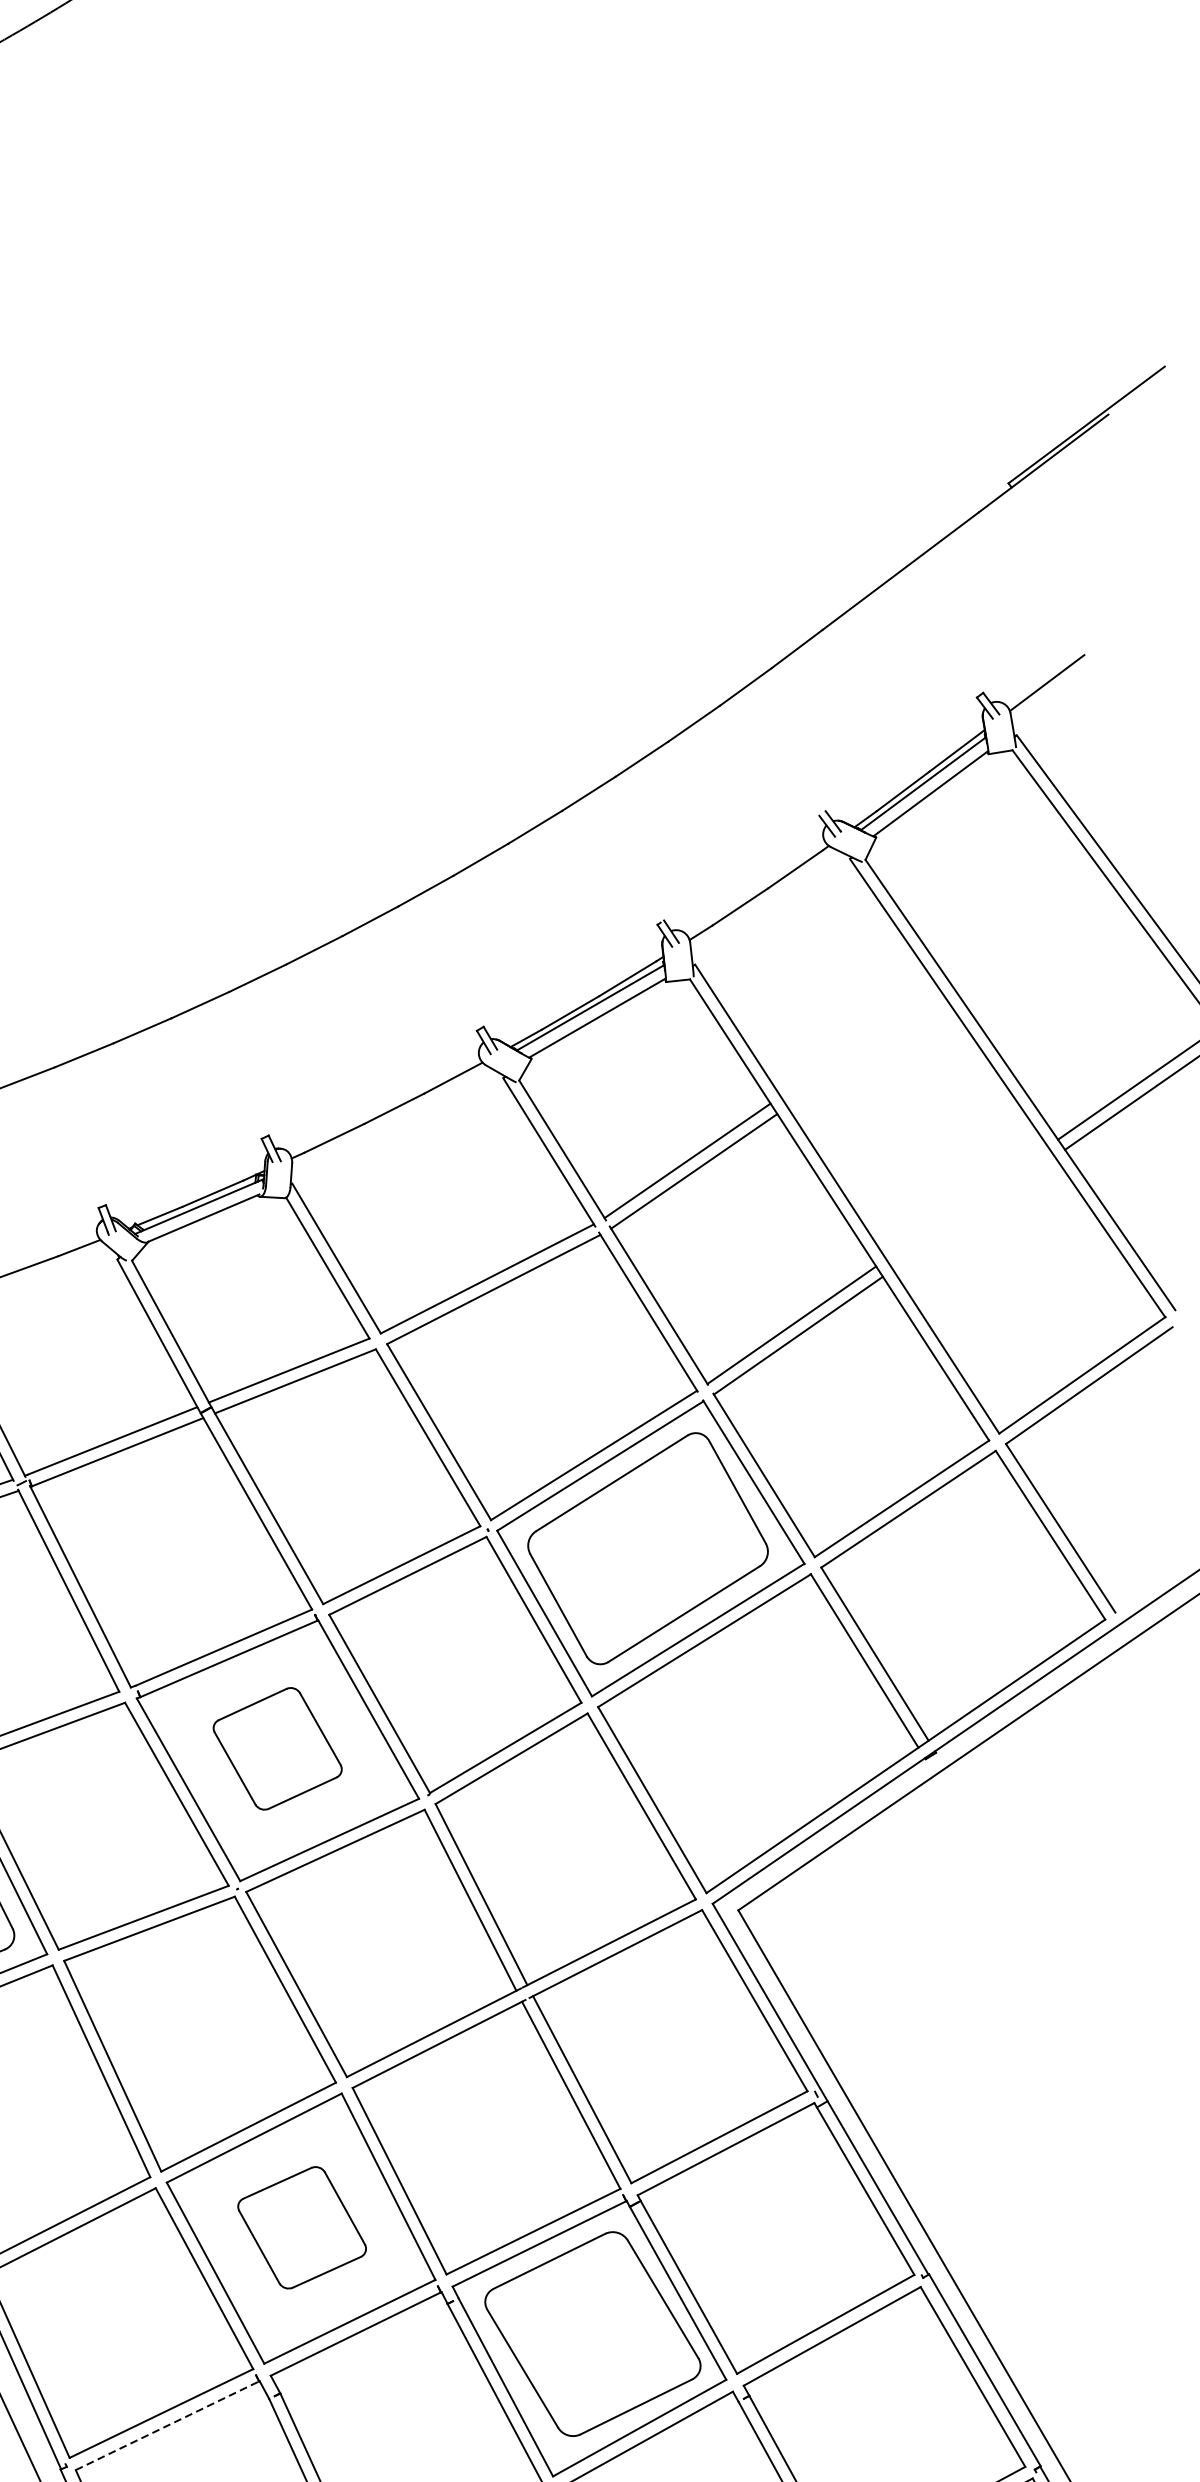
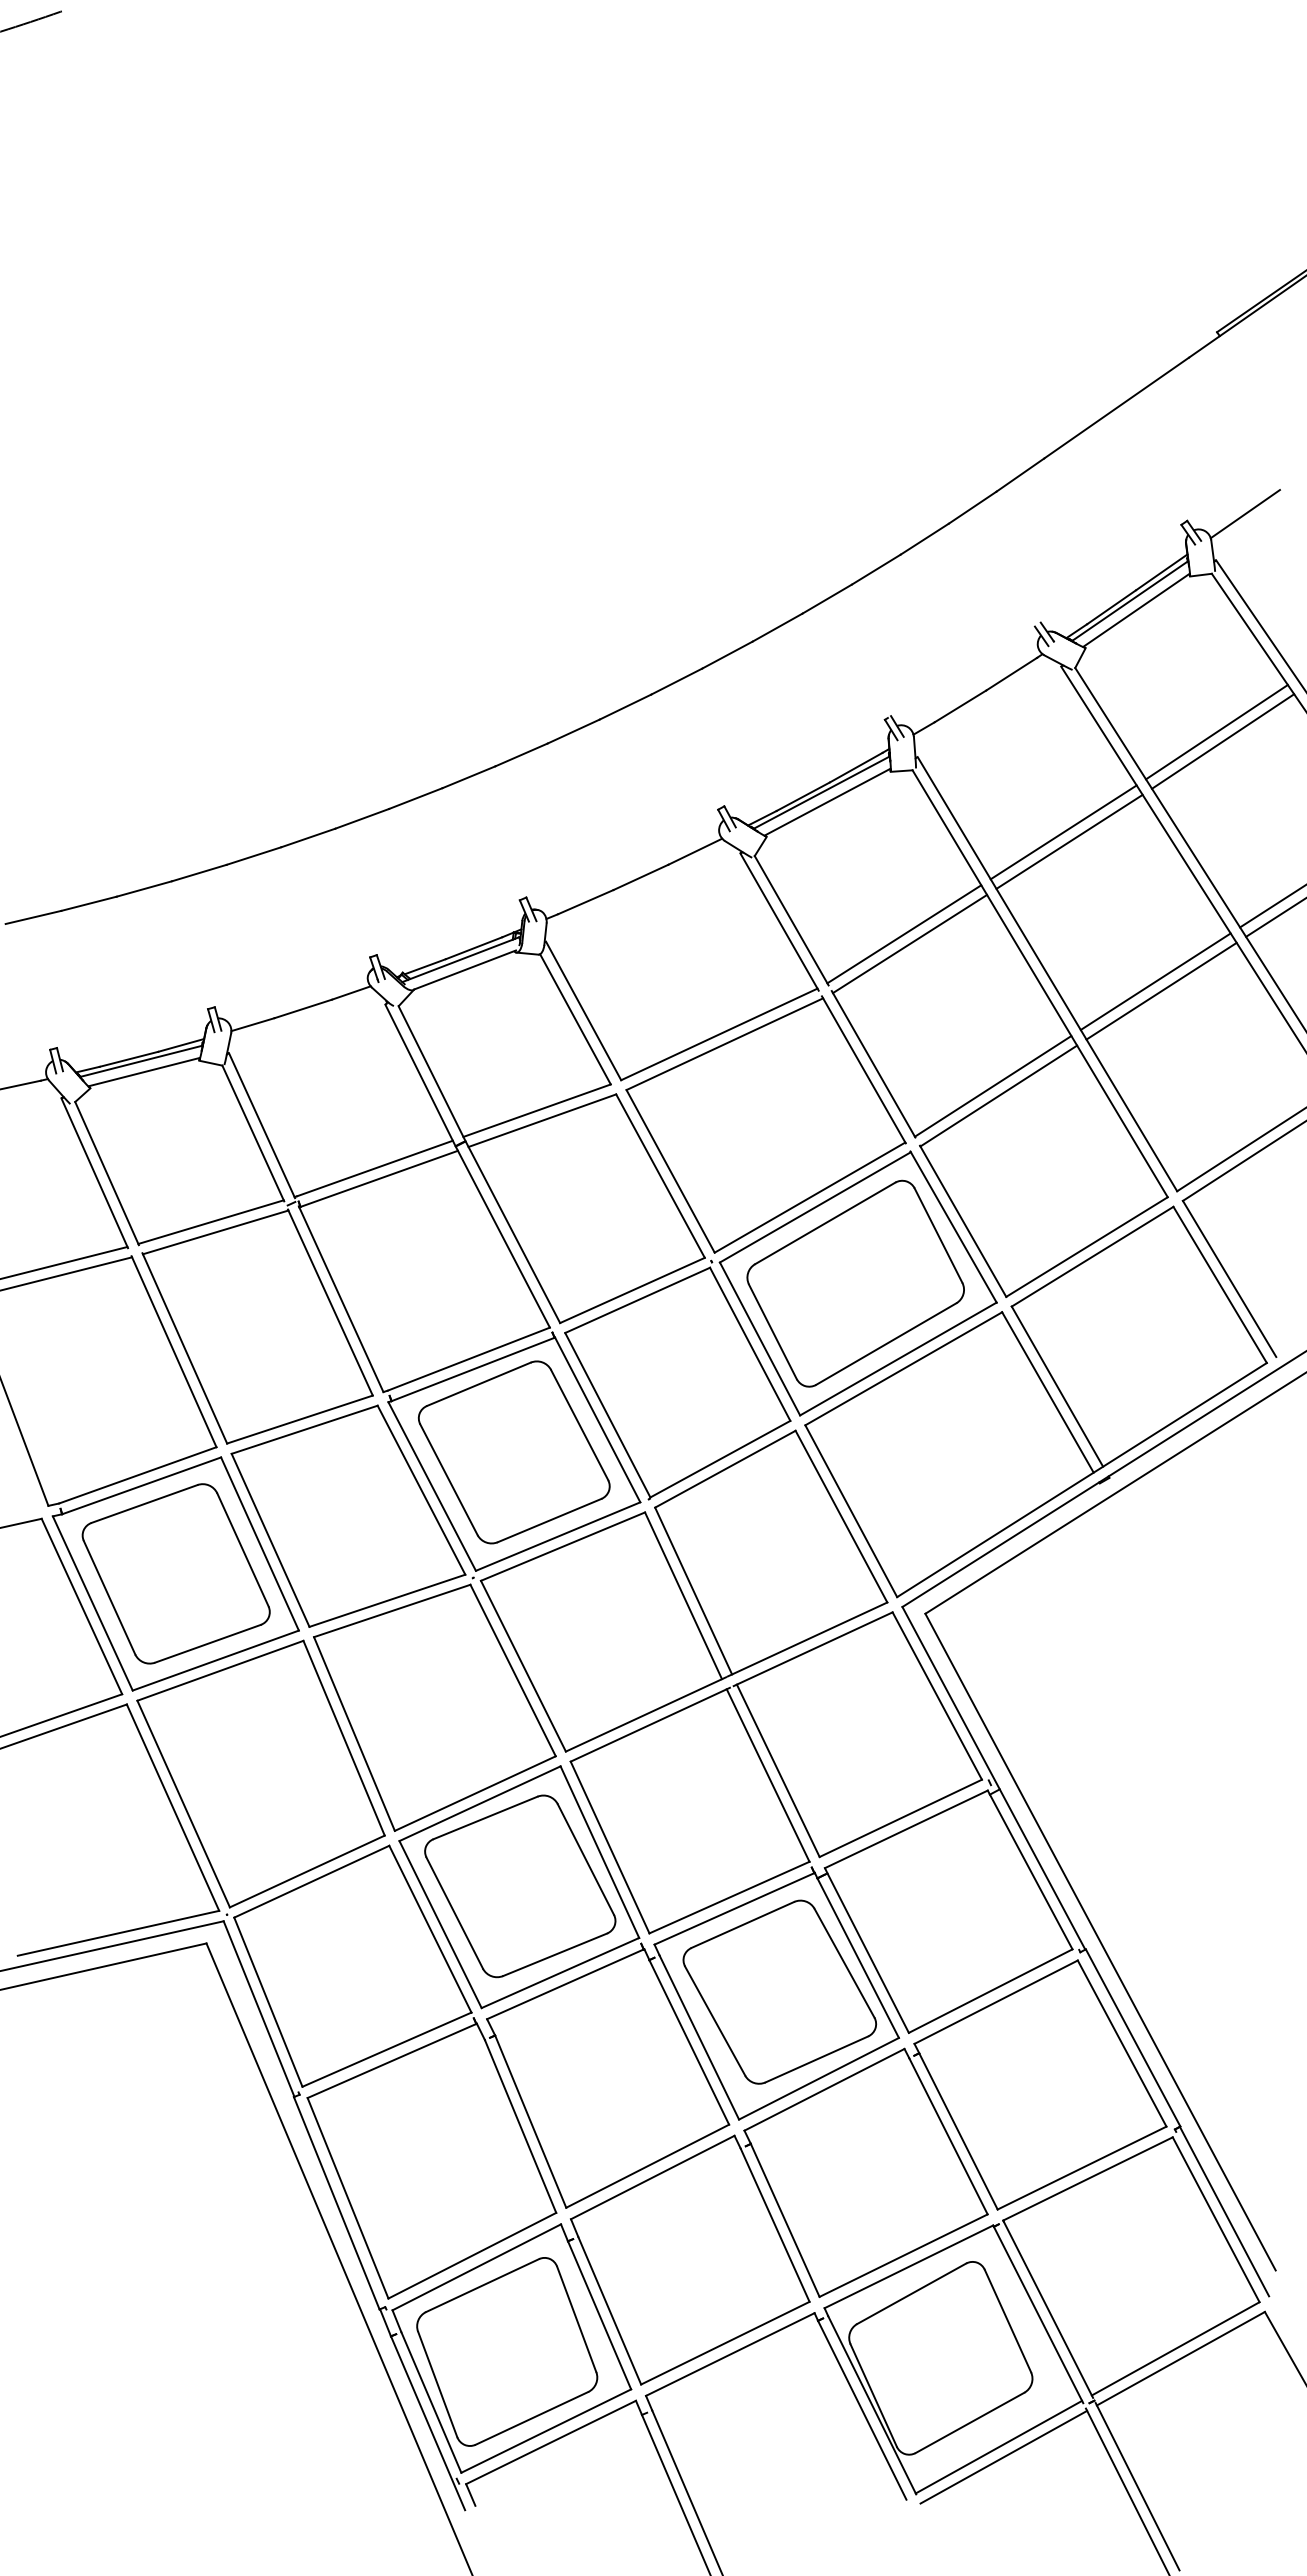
line: (1024, 925) -> (1216, 732), added
line: (1032, 935) -> (1223, 741), added
line: (859, 1042) -> (1063, 832), added
line: (866, 1051) -> (1069, 841), added
line: (966, 1202) -> (1155, 981), added
line: (973, 1212) -> (1161, 990), added
part: (276, 1748) -> (513, 1452), size x1.67
part: (302, 2227) -> (520, 1886), size x1.67
line: (167, 2425) -> (392, 2060), dashed -> solid

